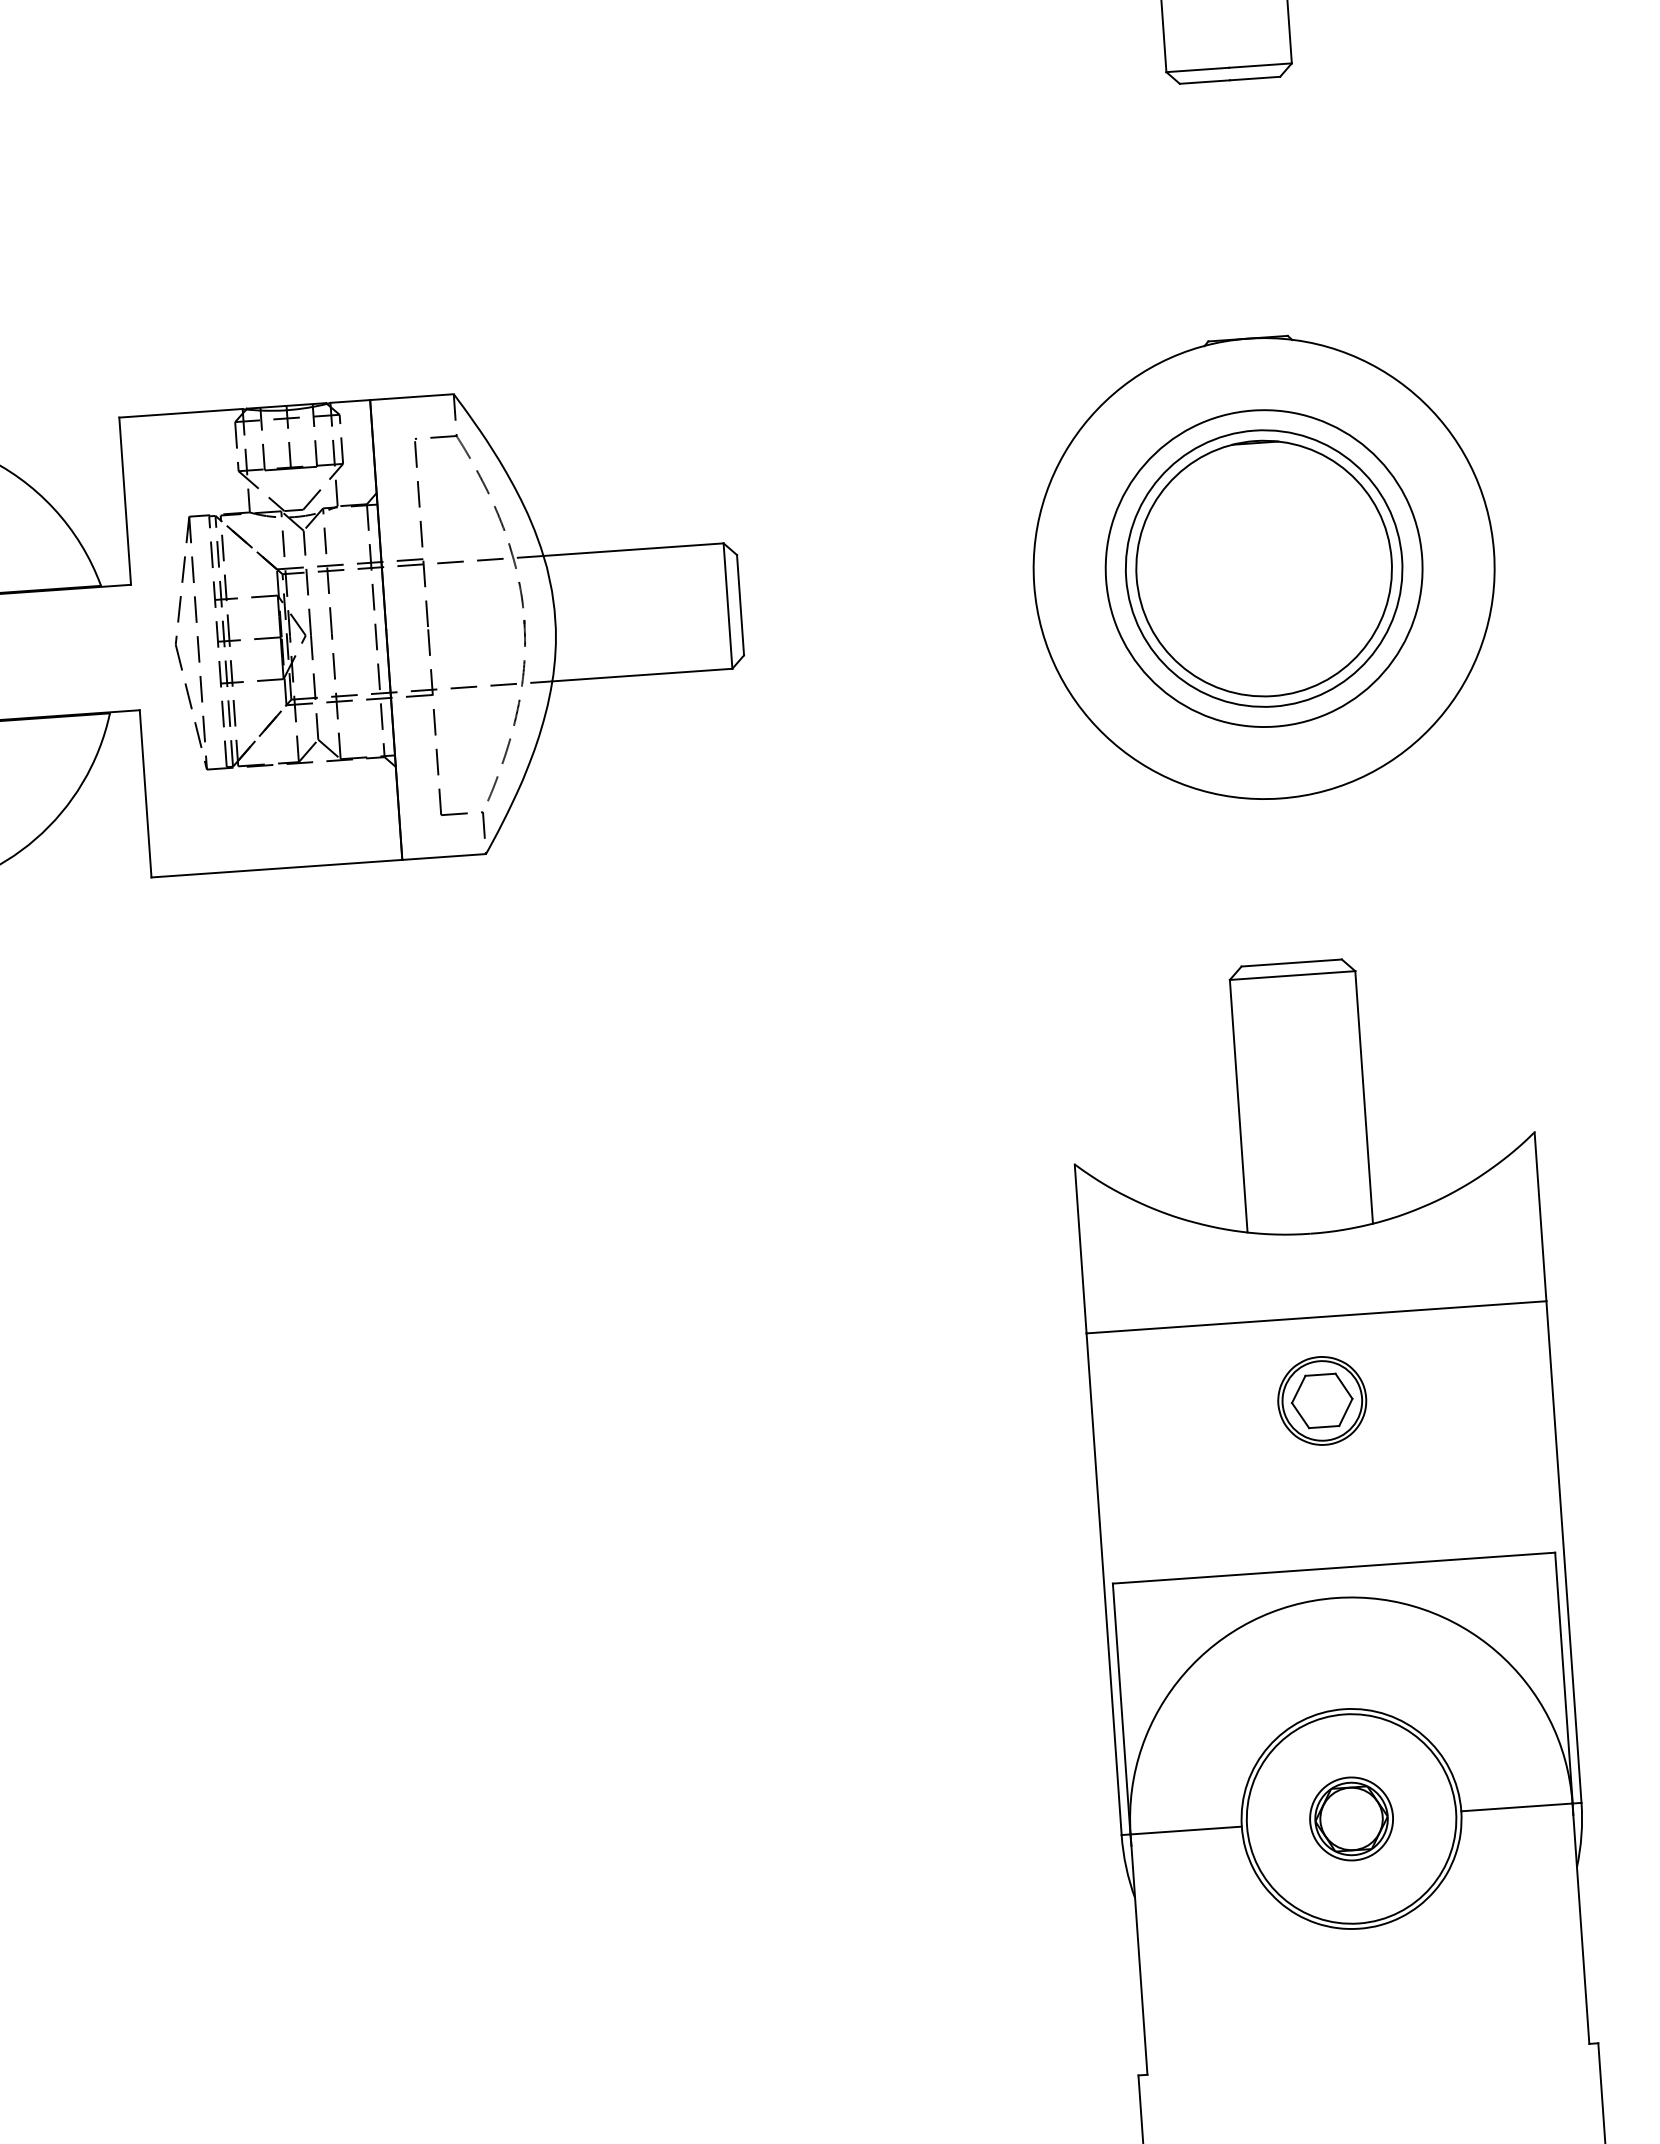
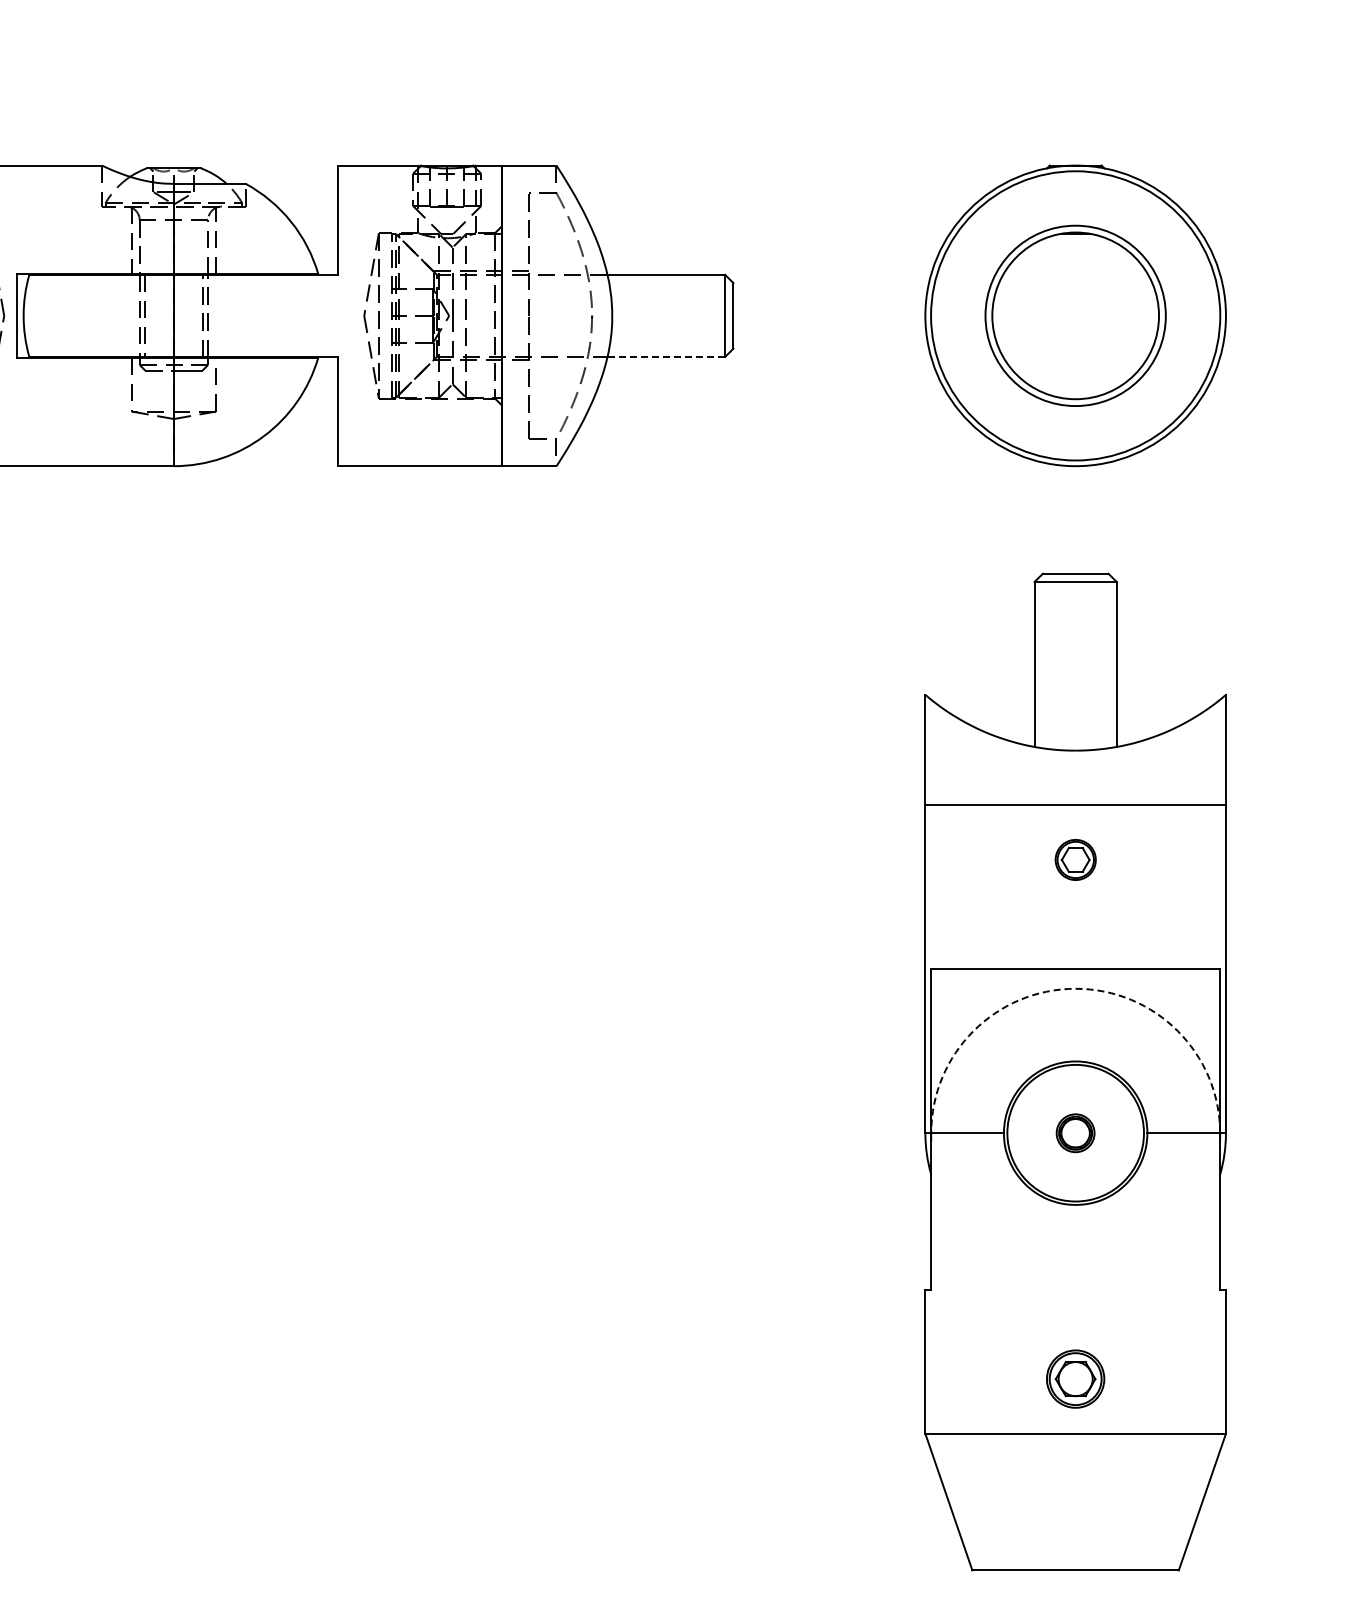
circle: (1263, 568) -> (1075, 315), size x1.4
line: (642, 674) -> (666, 356), solid -> dashed
part: (1322, 1400) -> (1075, 859), size x0.7
arc: (1335, 1597) -> (1075, 988), solid -> dashed
part: (1351, 1819) -> (1075, 1133), size x0.7

